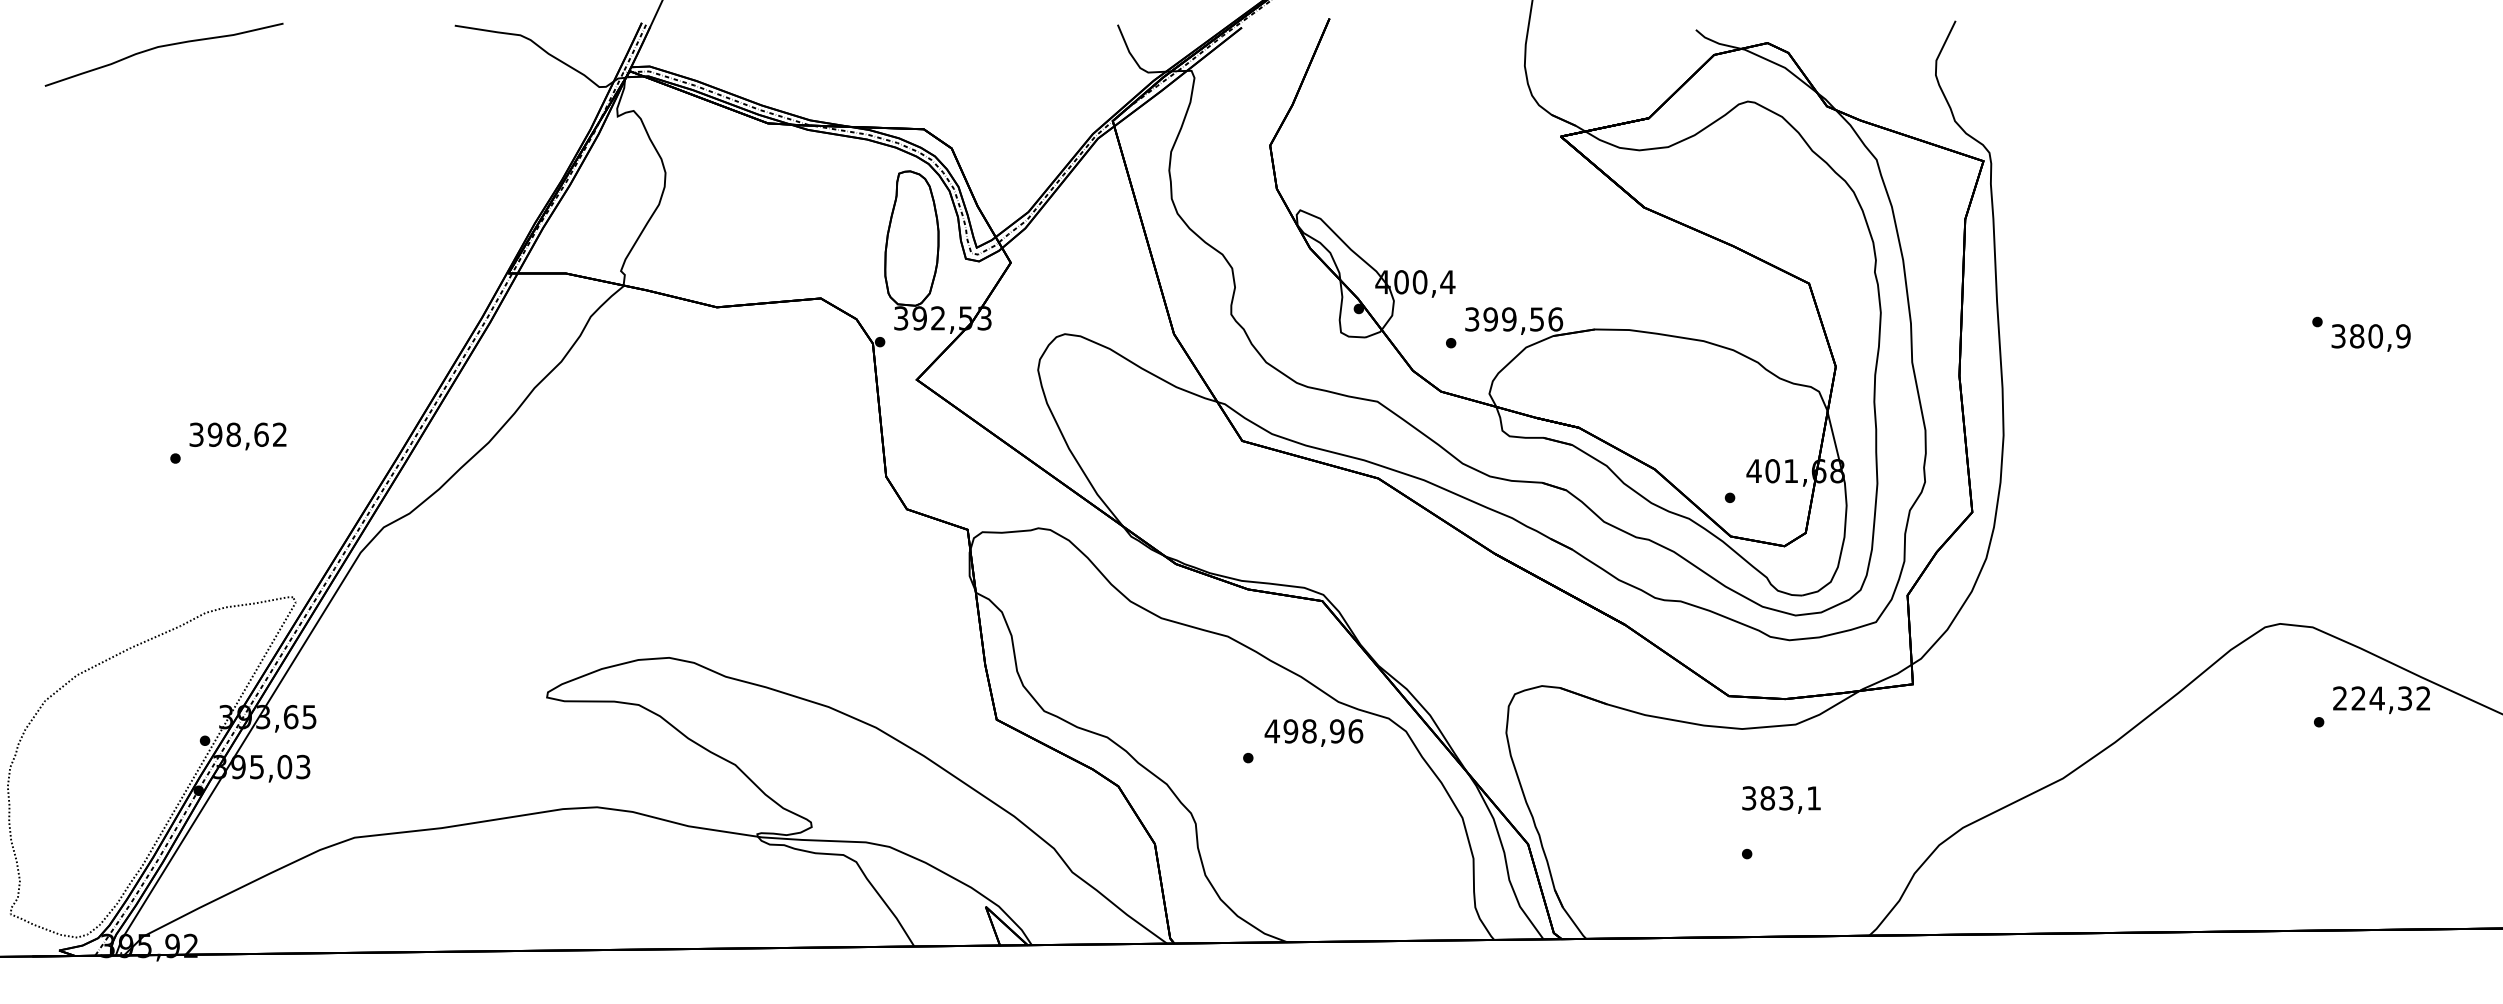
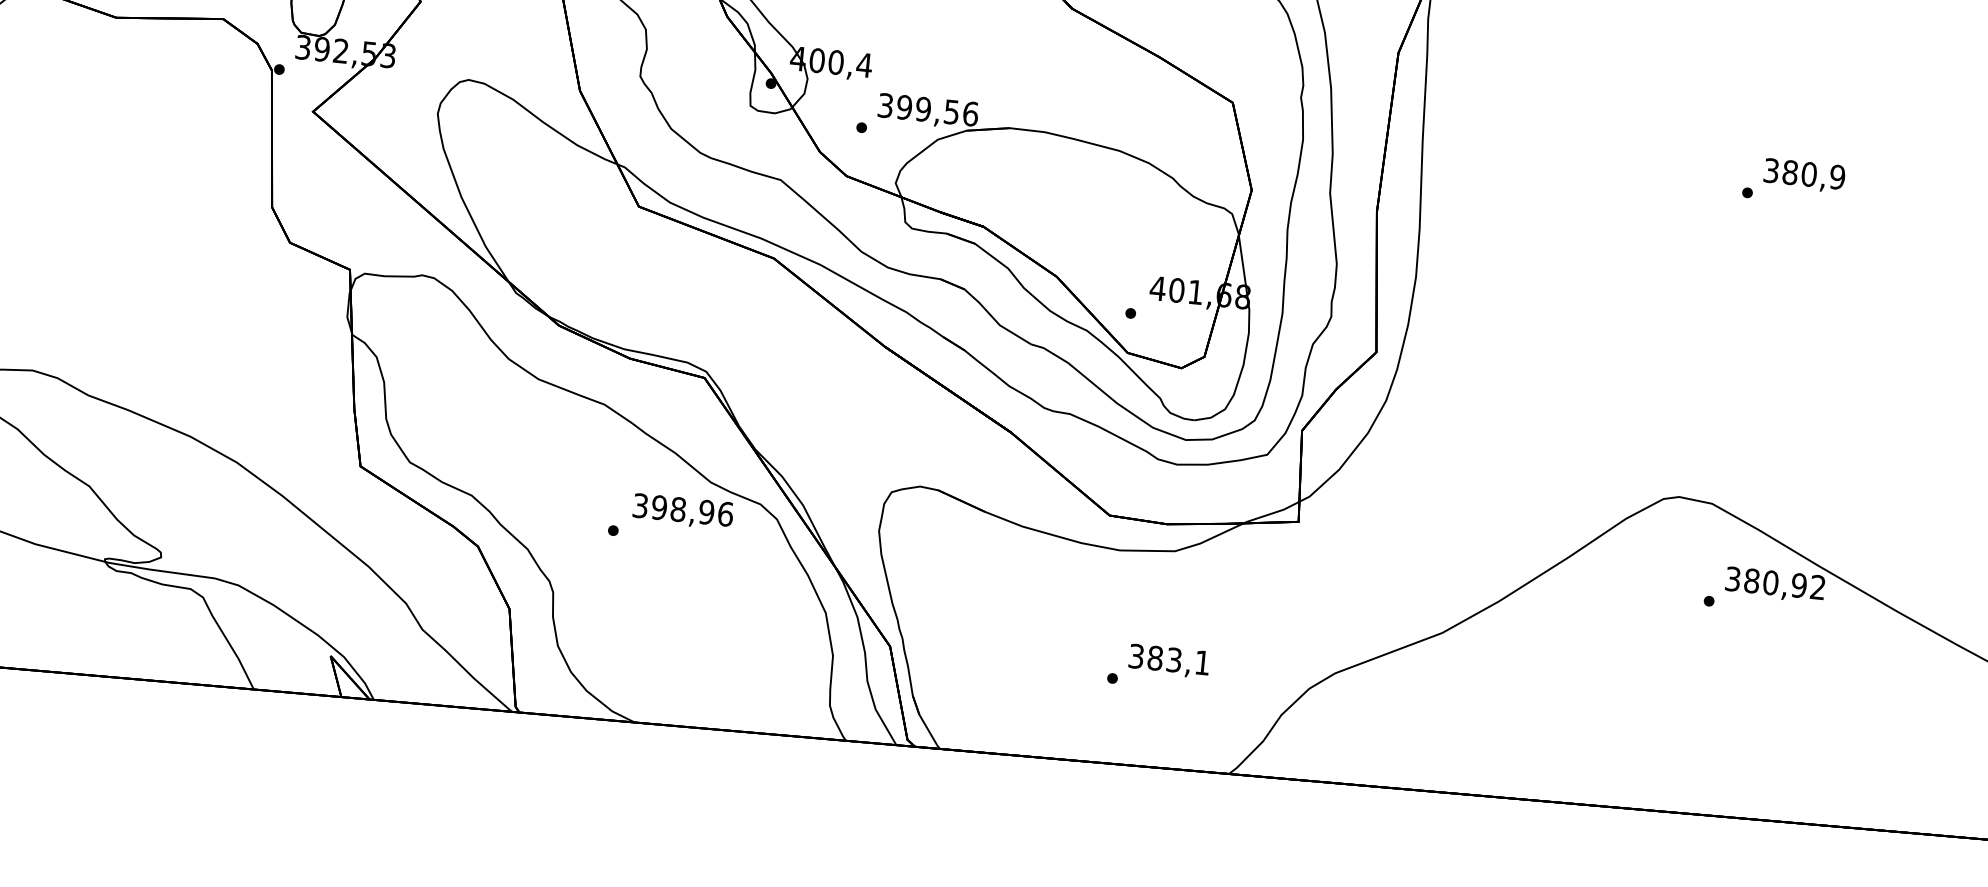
text: (2370, 337) -> (1803, 175), moved
text: (2372, 698) -> (1765, 582), 224,32 -> 380,92
text: (1272, 731) -> (640, 505), 498,96 -> 398,96
text: (1781, 799) -> (1169, 660), moved

